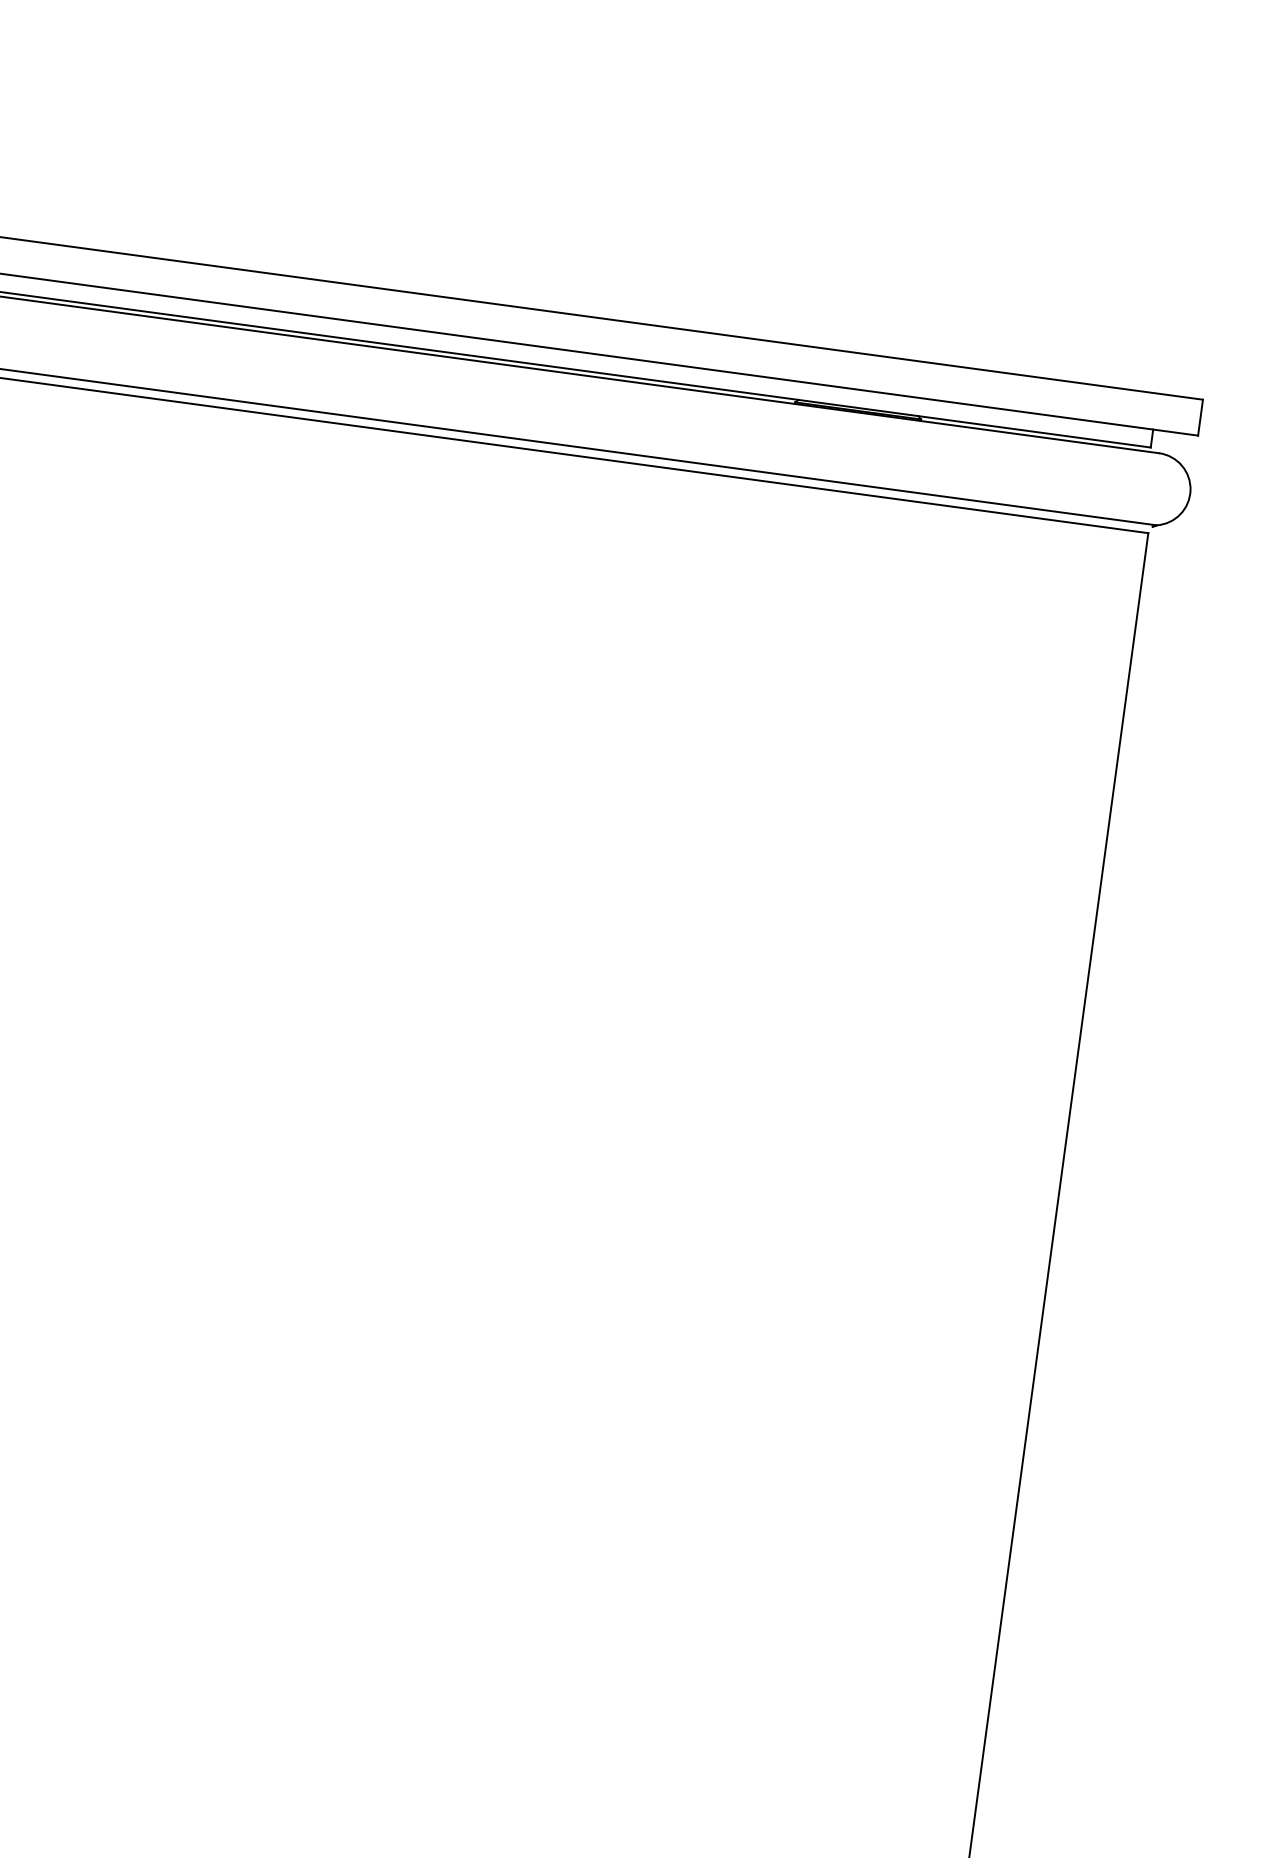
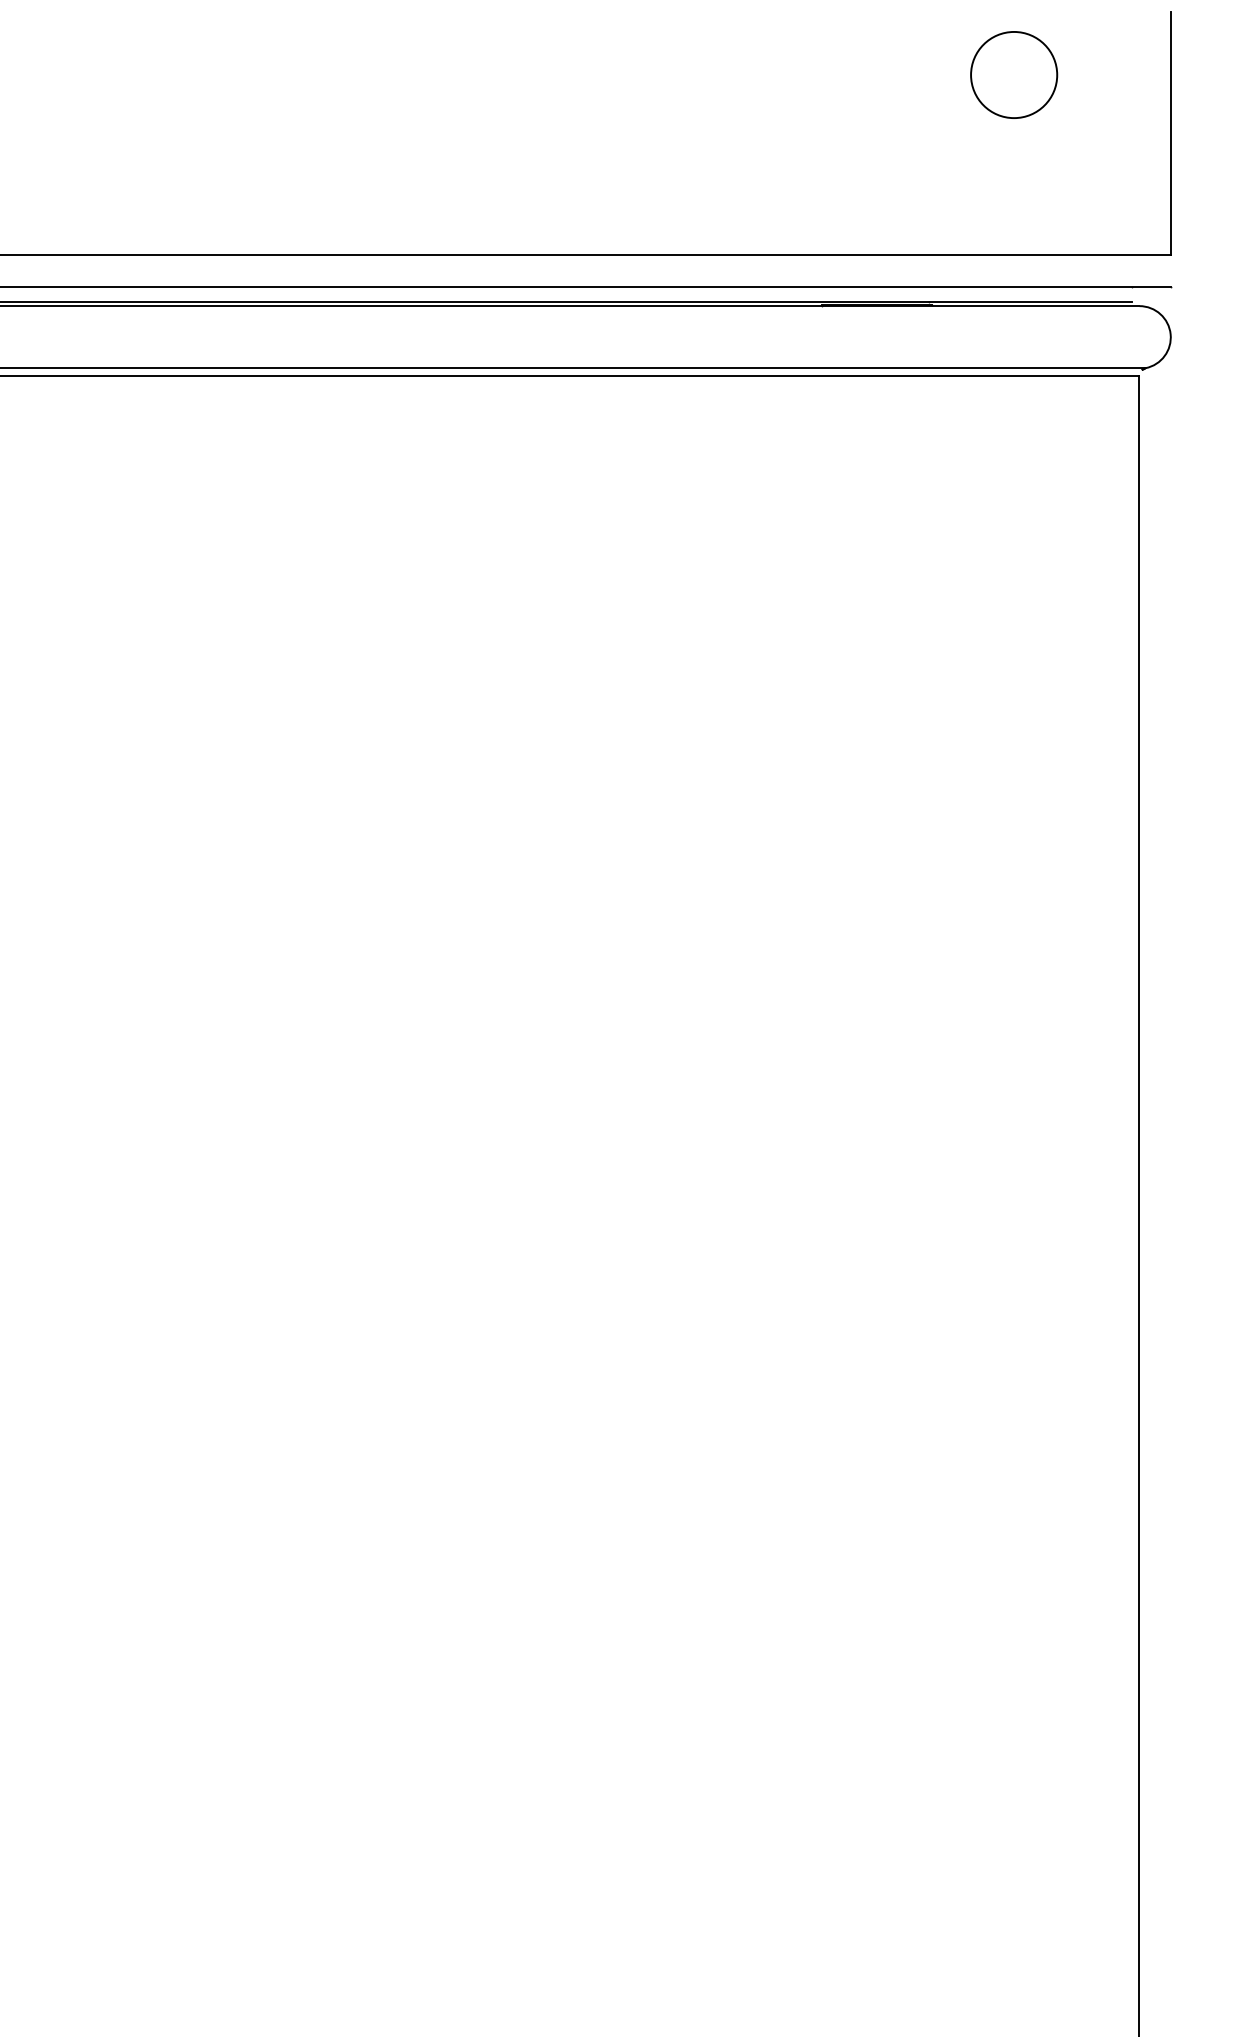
circle: (1051, 168) -> (1014, 74), added
line: (1221, 260) -> (1170, 133), added

